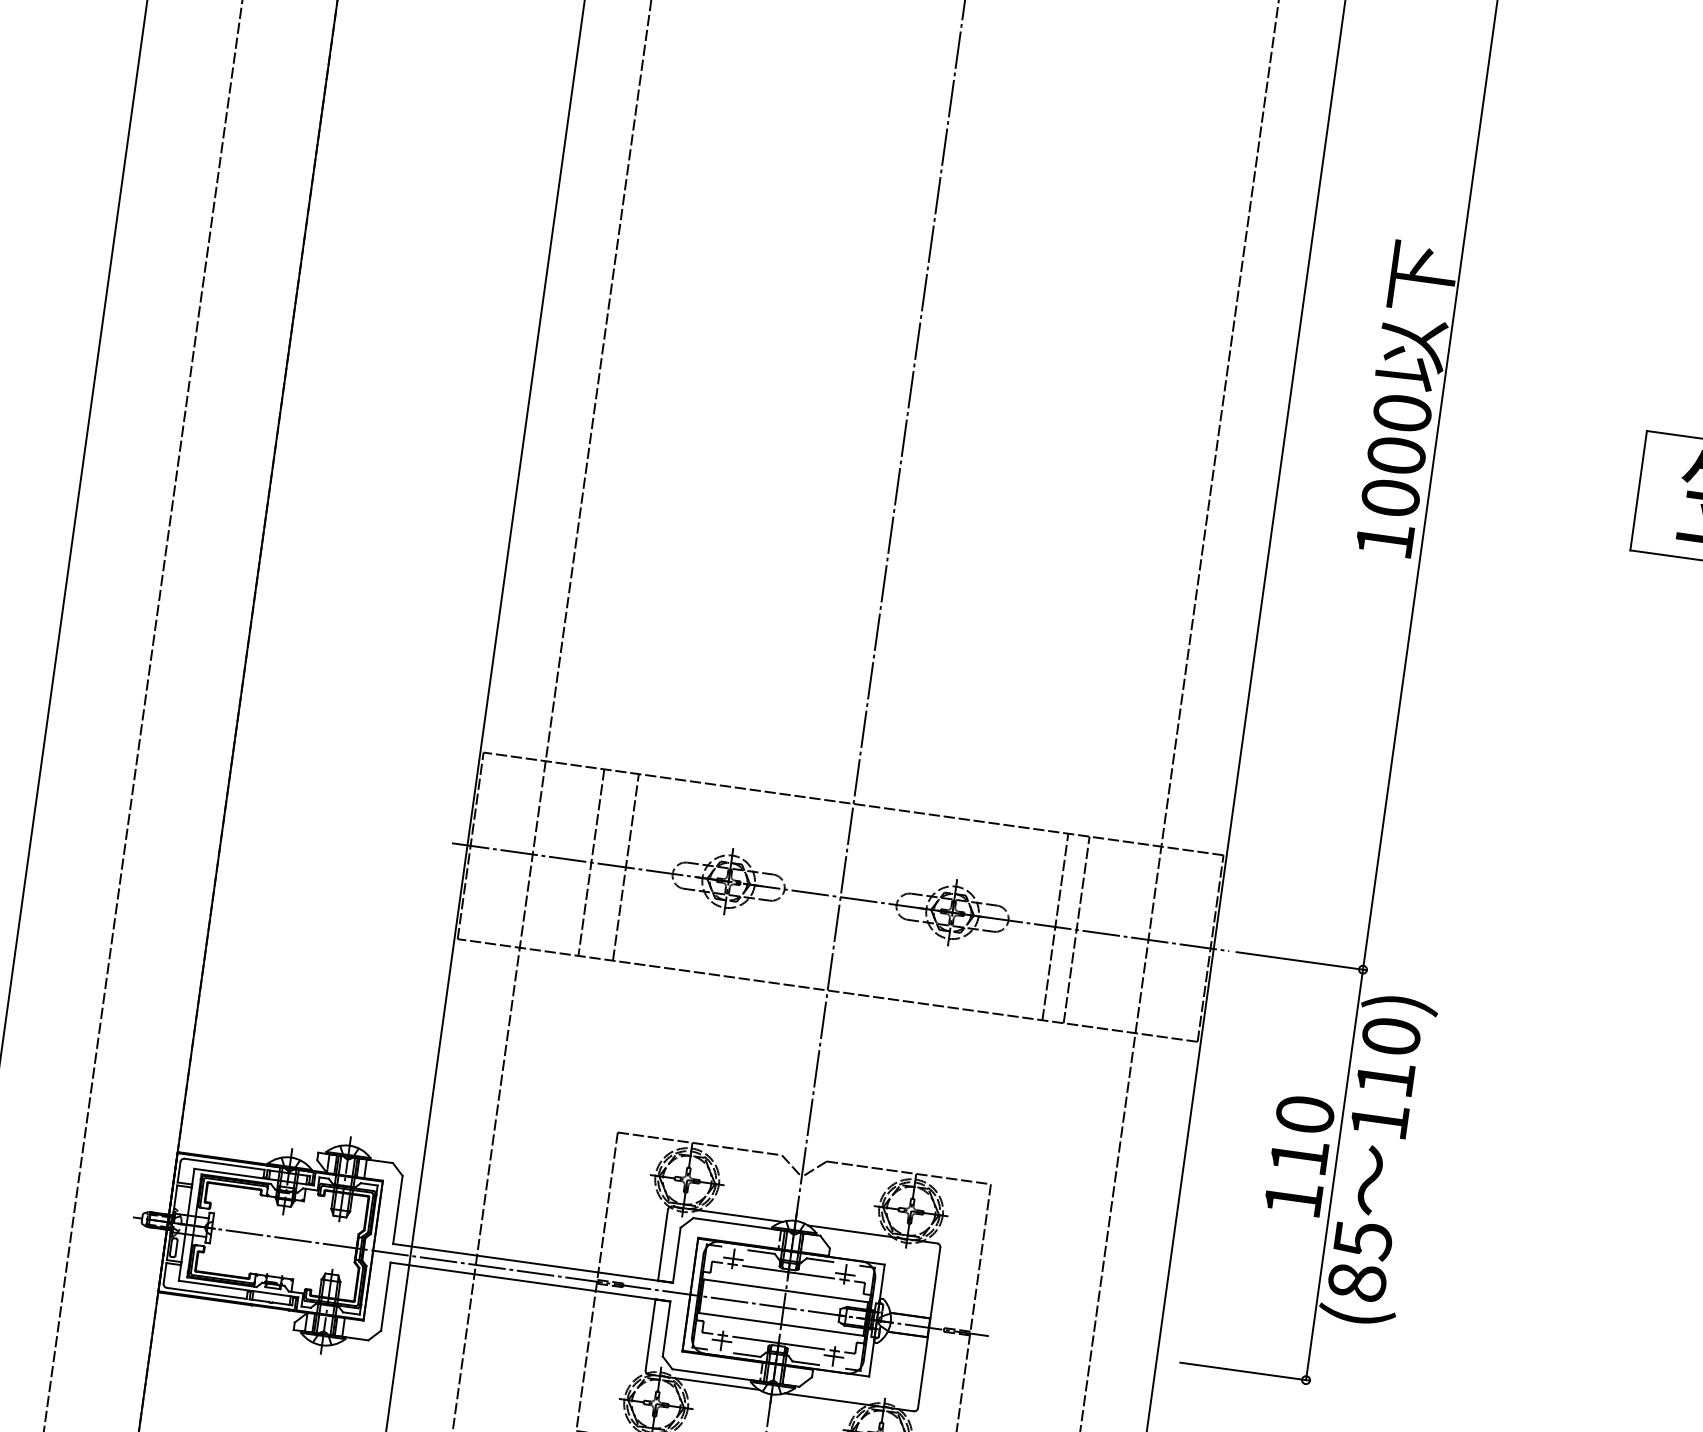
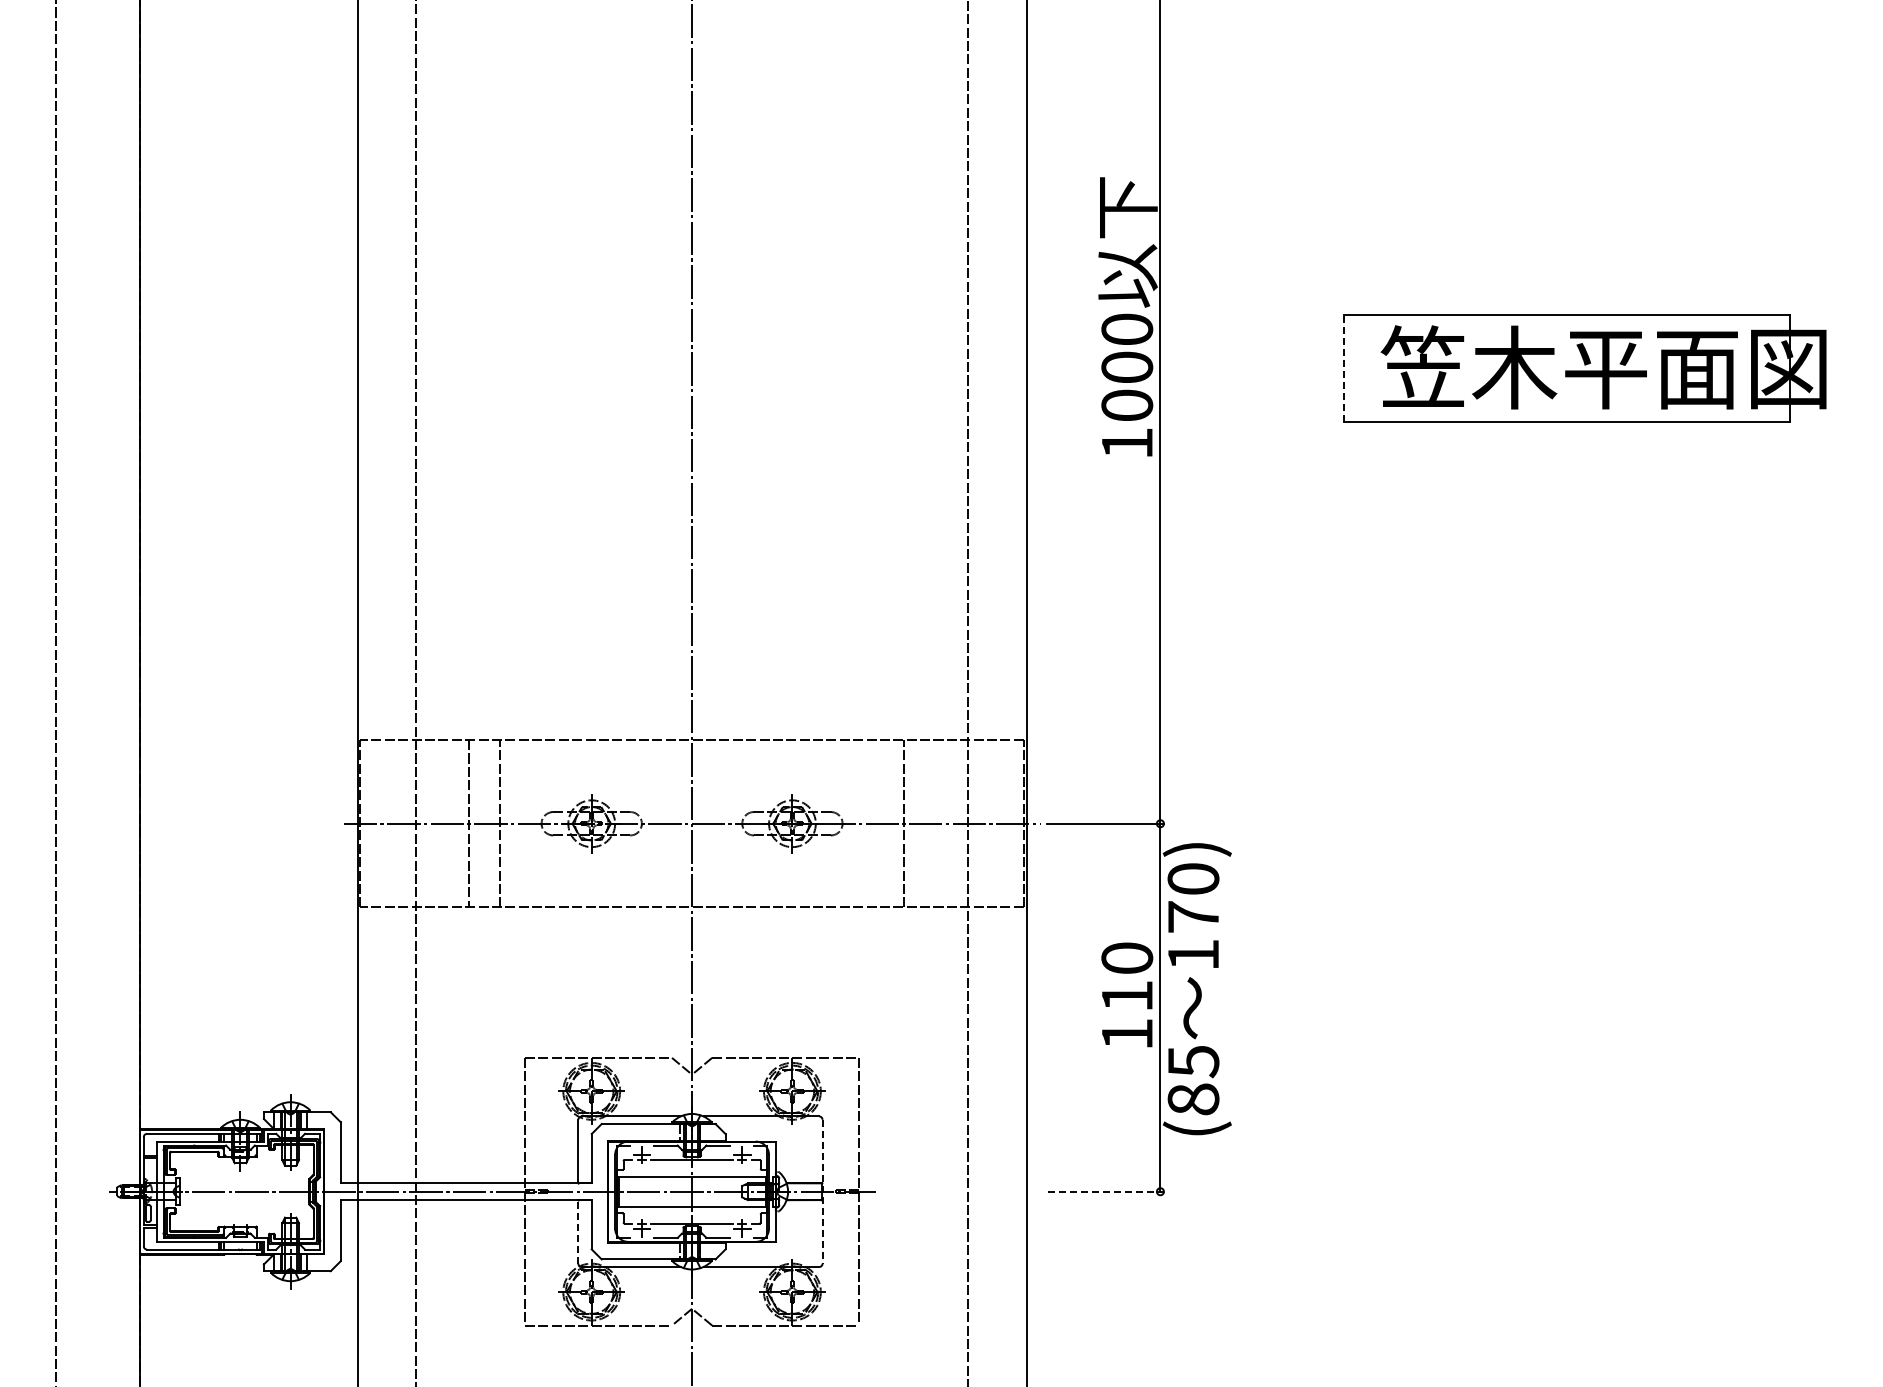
line: (1638, 490) -> (1344, 368), solid -> dashed
line: (1055, 926) -> (884, 823), removed
text: (1385, 1078) -> (1193, 916), 110) -> 170)
line: (929, 1327) -> (822, 1191), solid -> dashed
line: (650, 1334) -> (578, 1231), solid -> dashed
line: (1245, 1371) -> (1106, 1191), solid -> dashed

